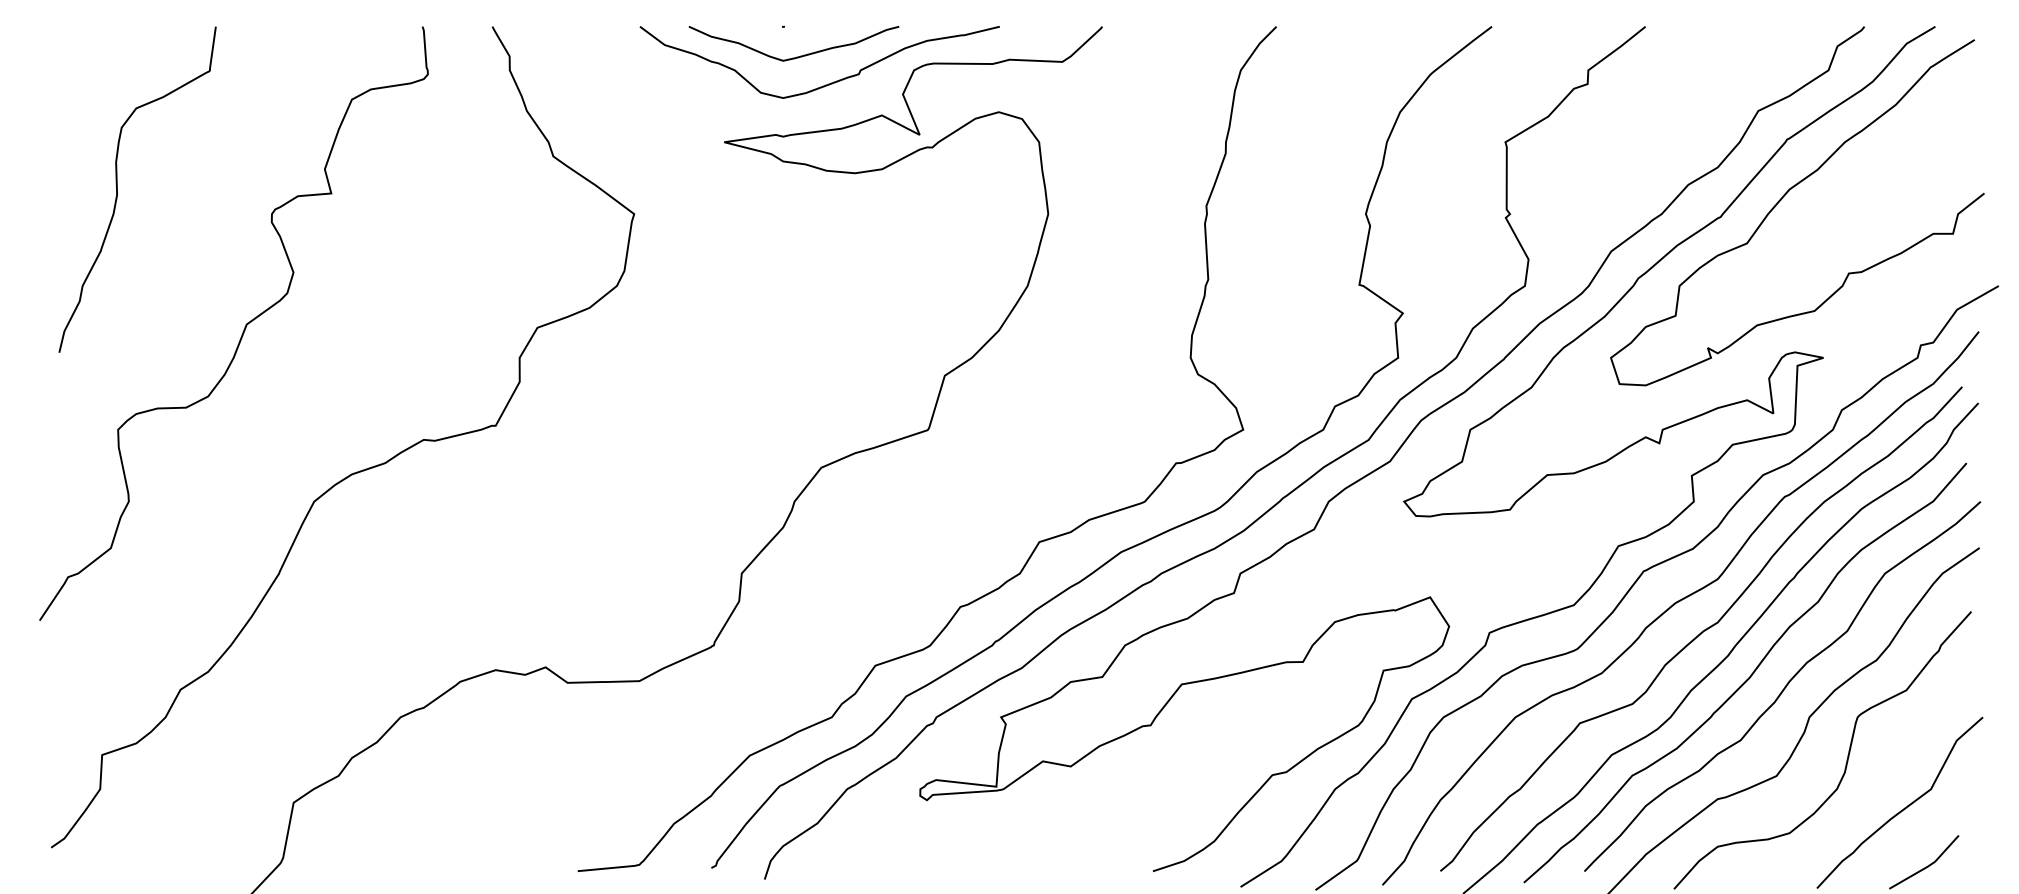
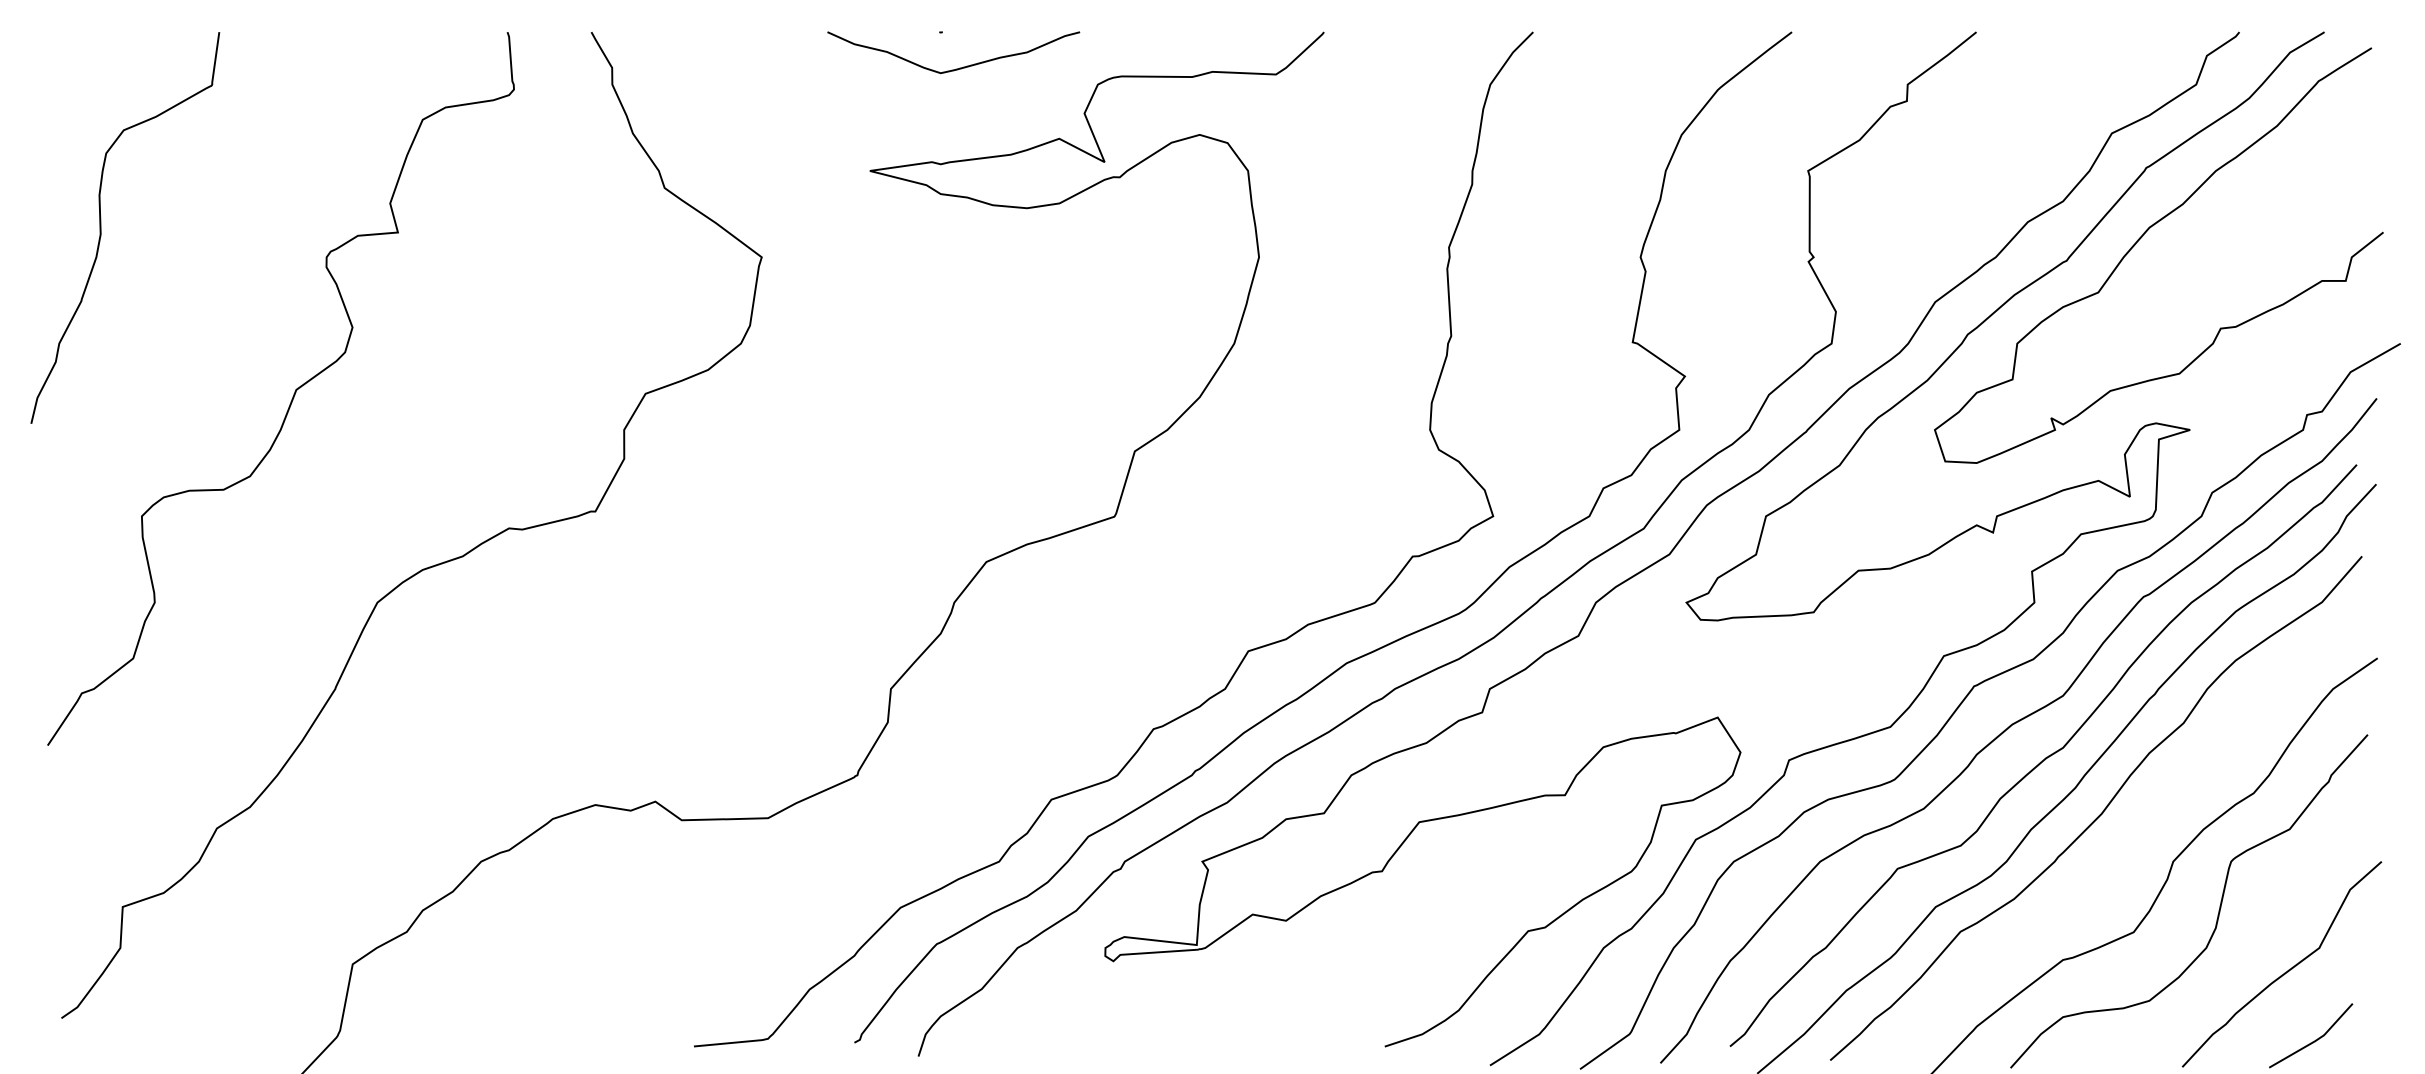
curve: (826, 84) -> (992, 101), removed
curve: (117, 189) -> (101, 227), moved
curve: (1783, 688) -> (2142, 826), removed

